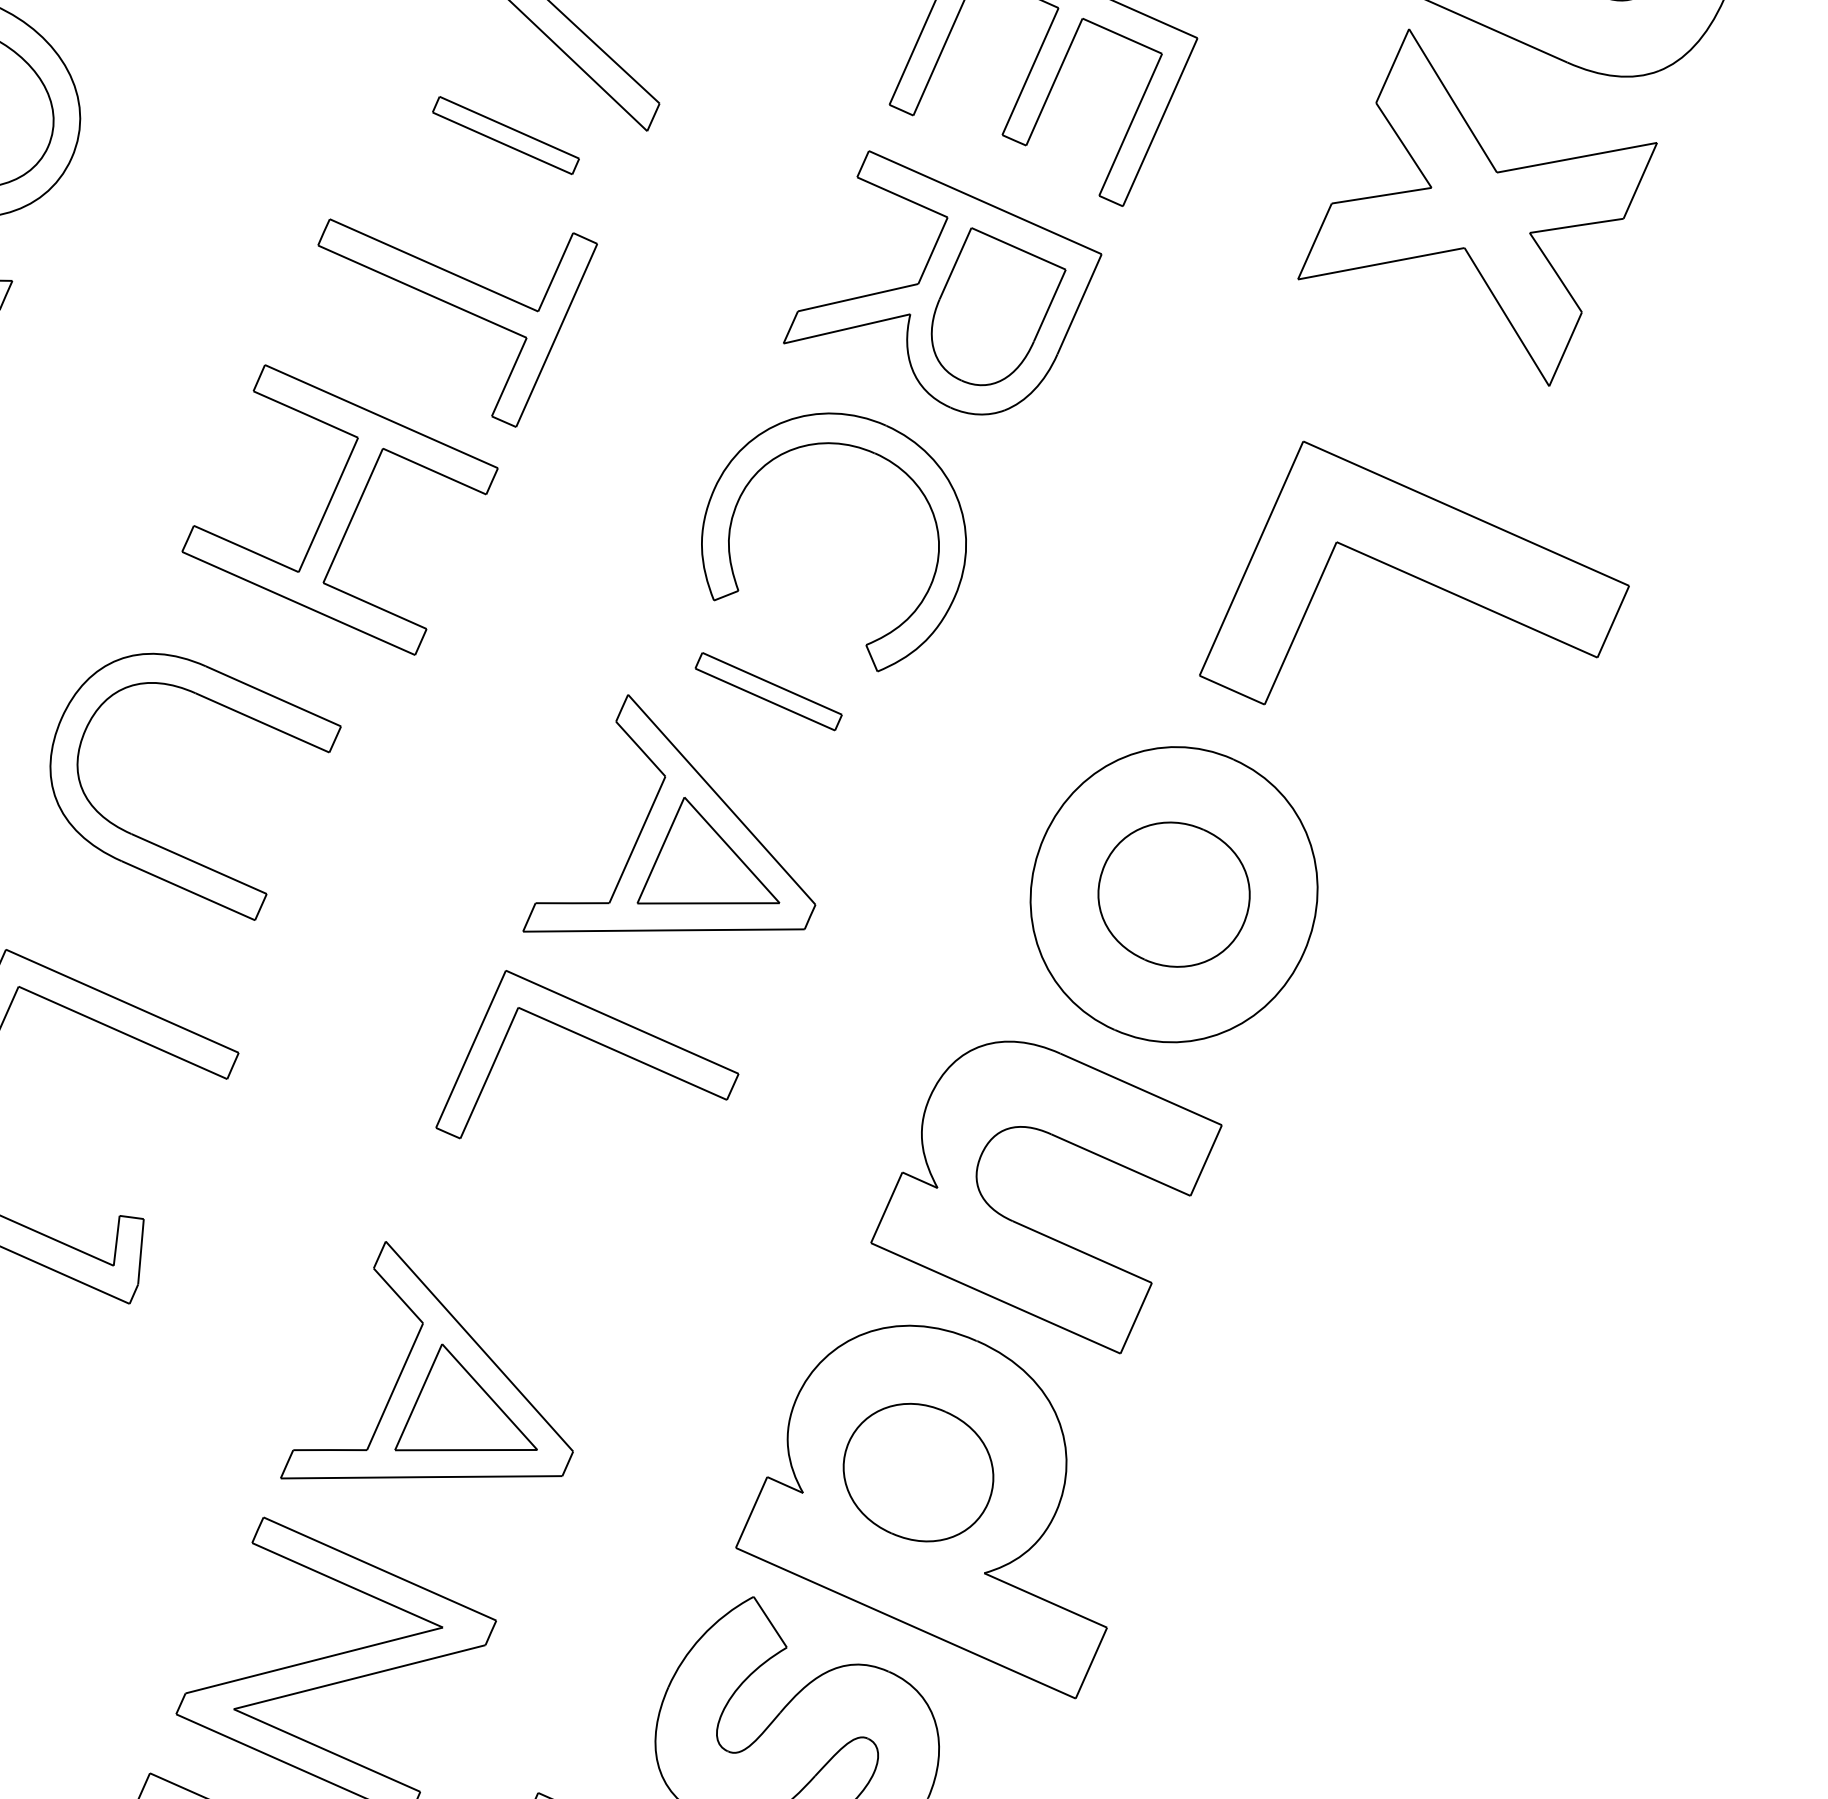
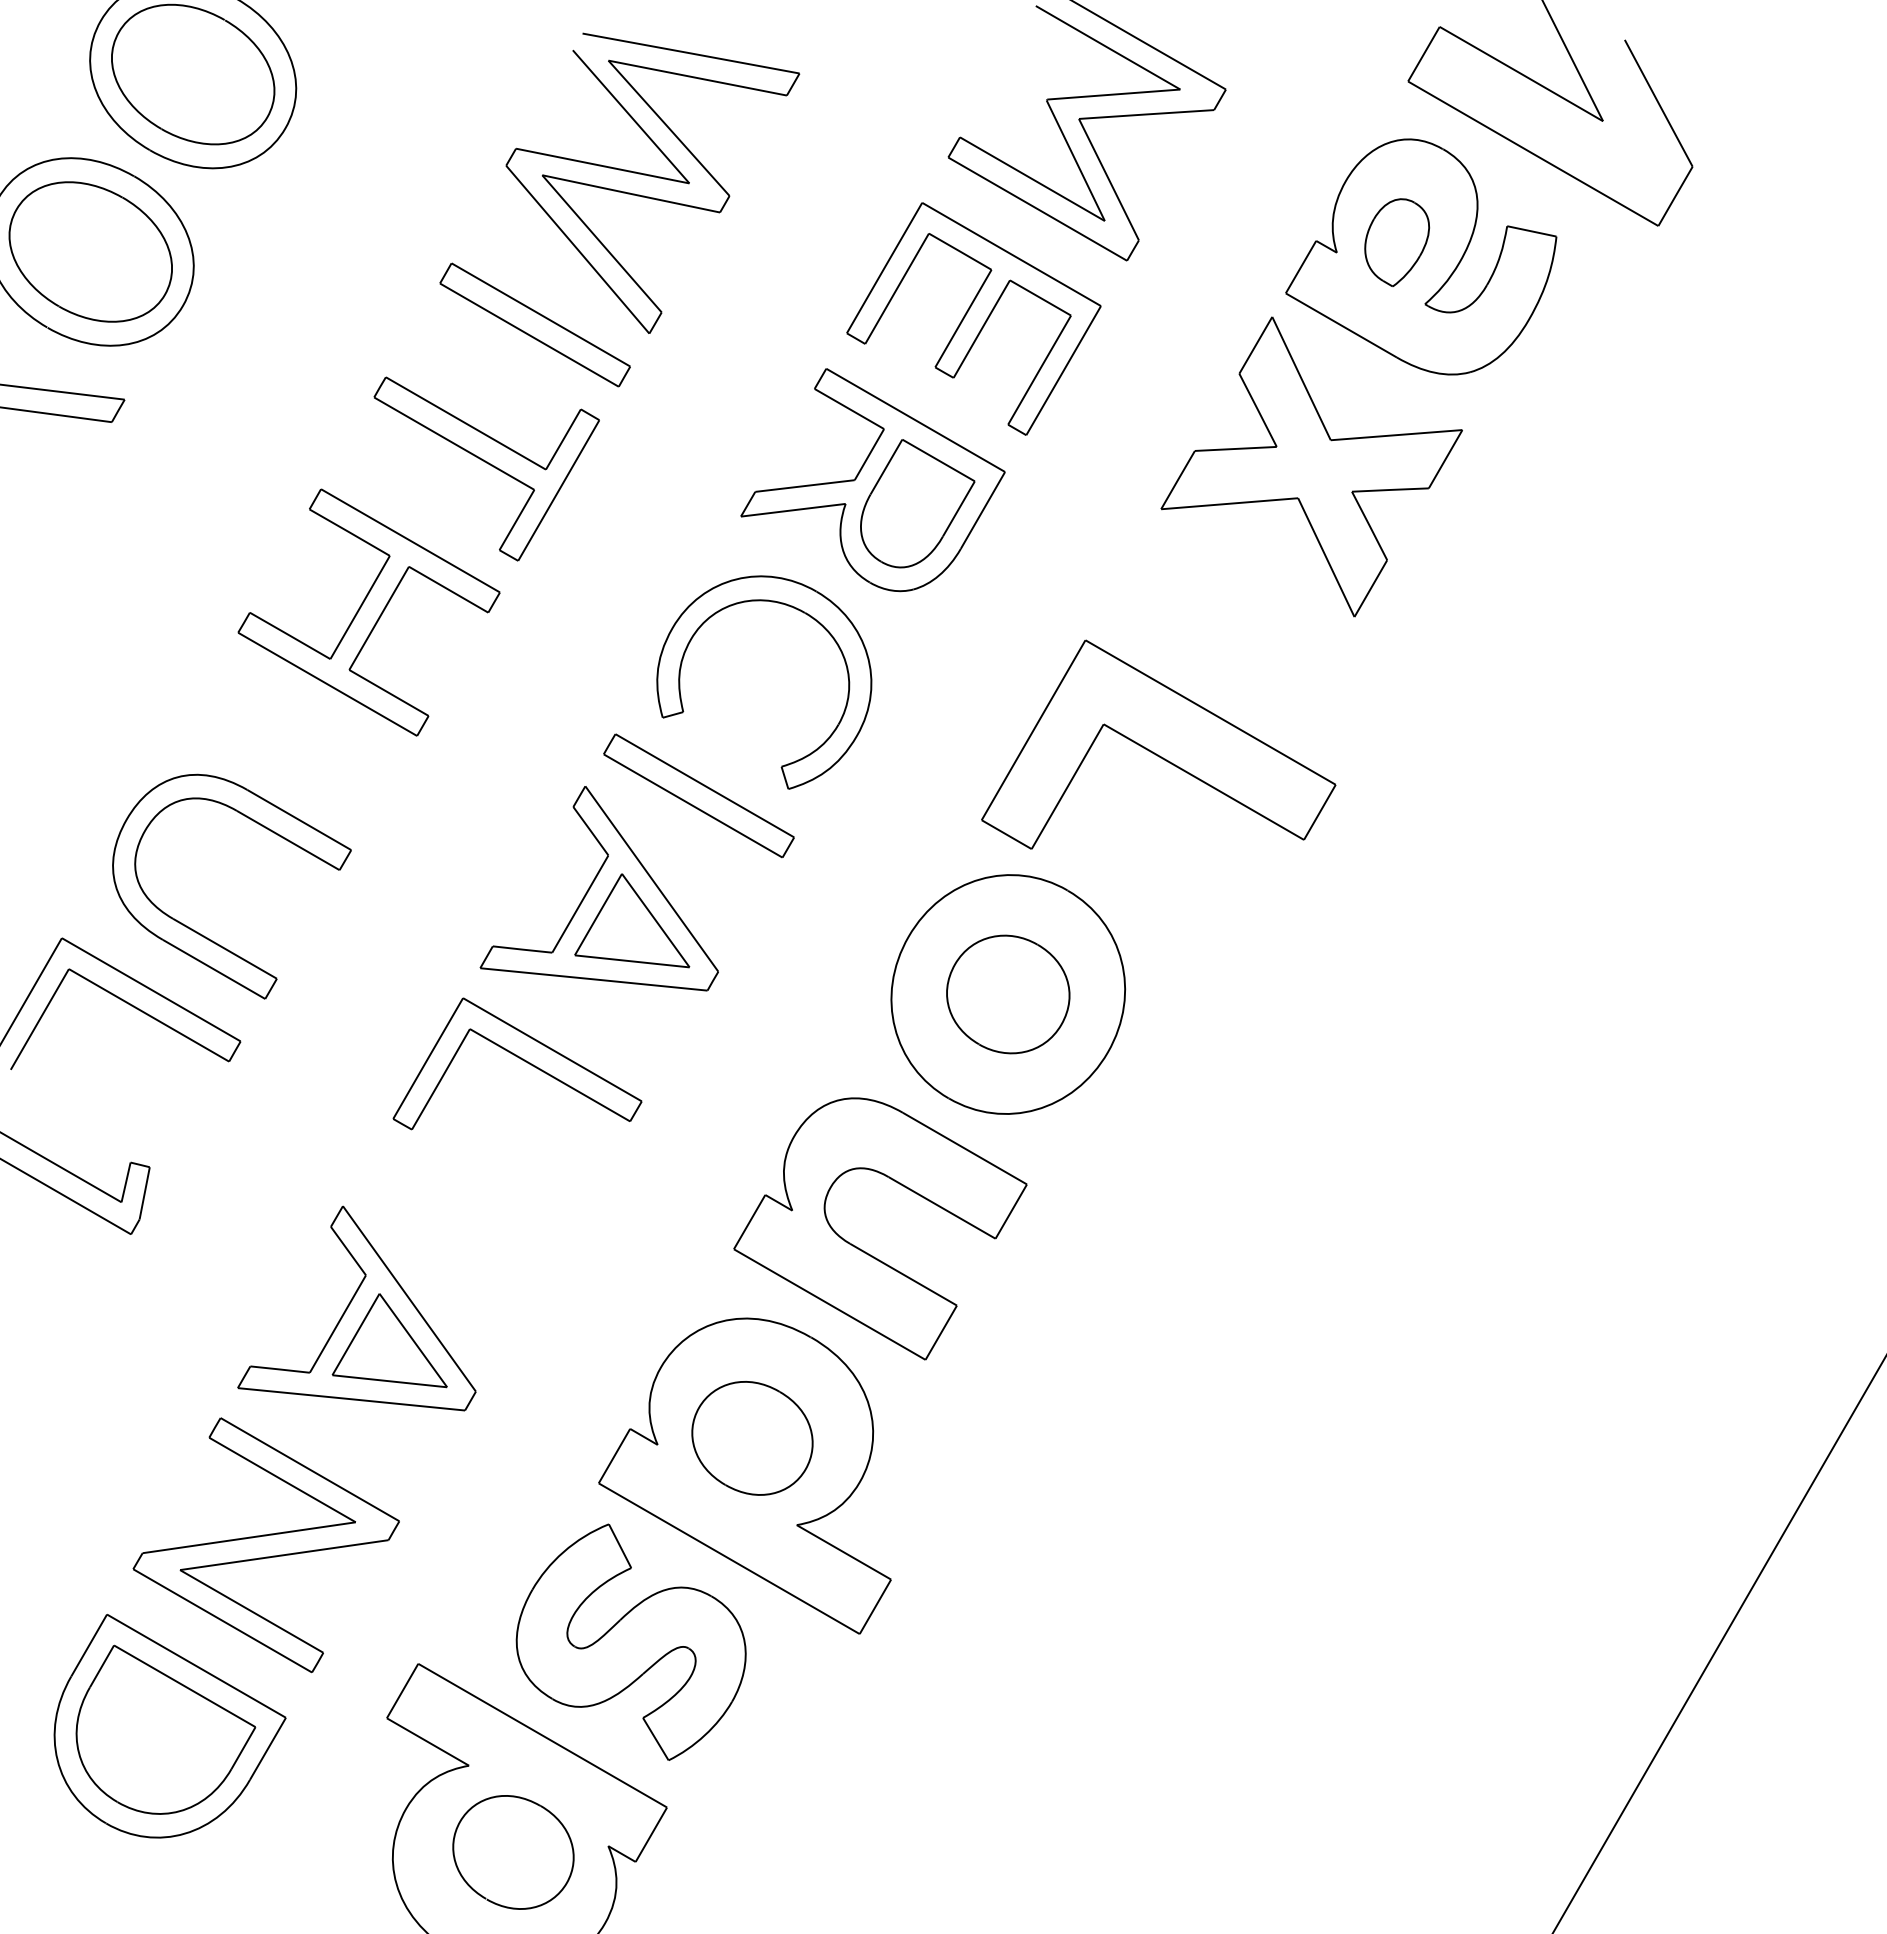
part: (505, 135) -> (534, 324), size x1.67
part: (1406, 559) -> (1158, 744), moved
part: (768, 691) -> (698, 795), size x1.67
part: (172, 850) -> (204, 935), moved

